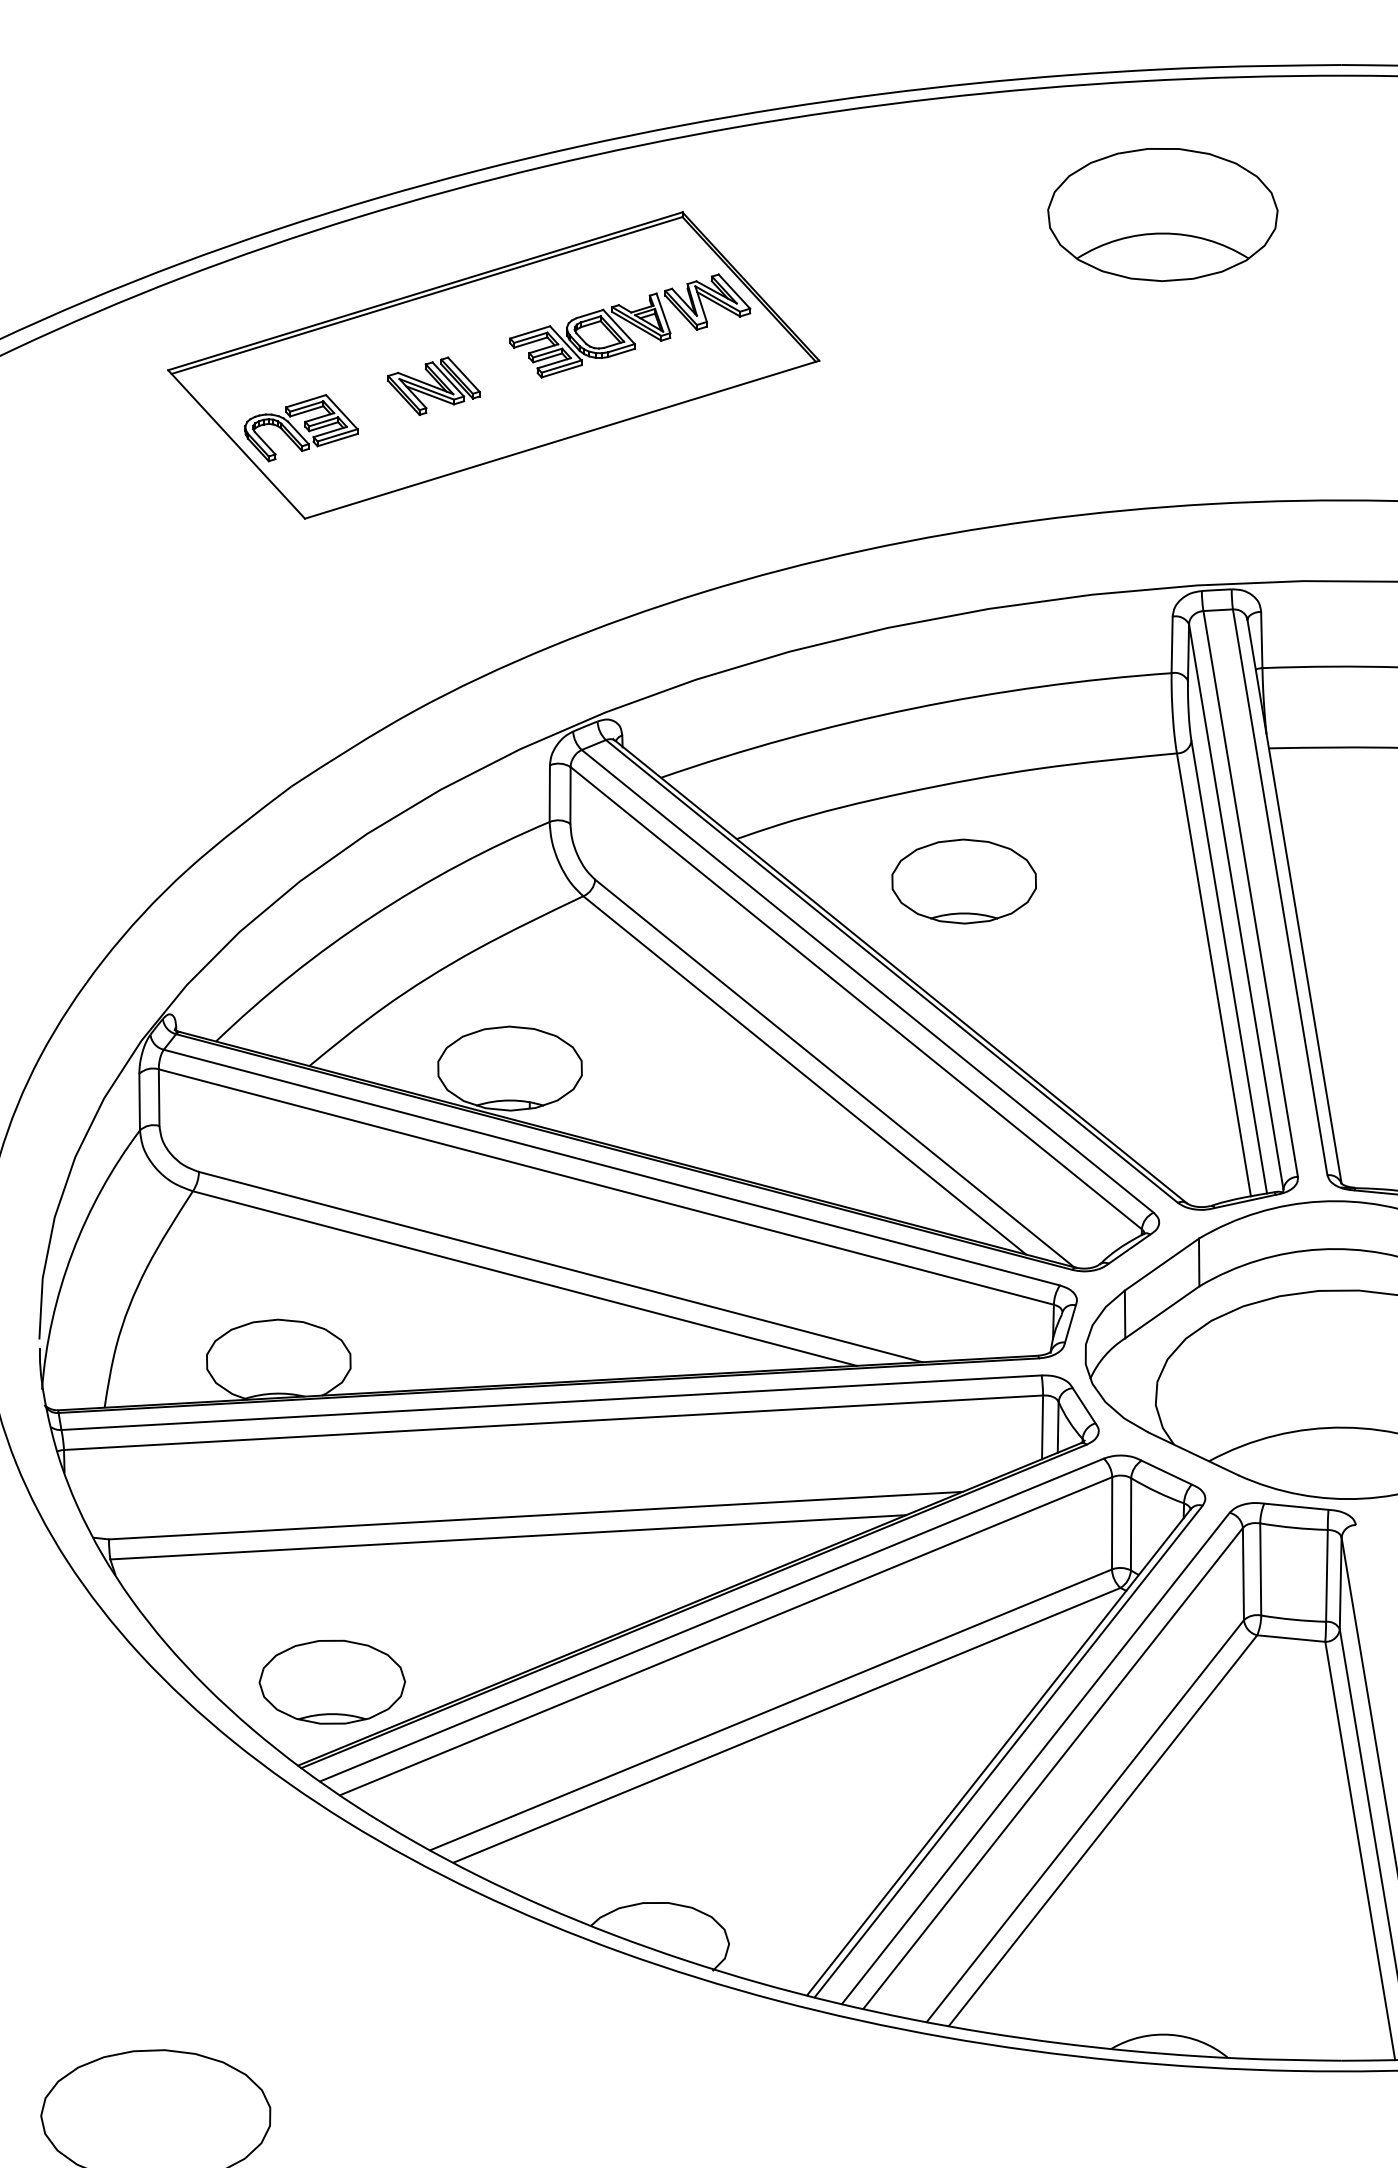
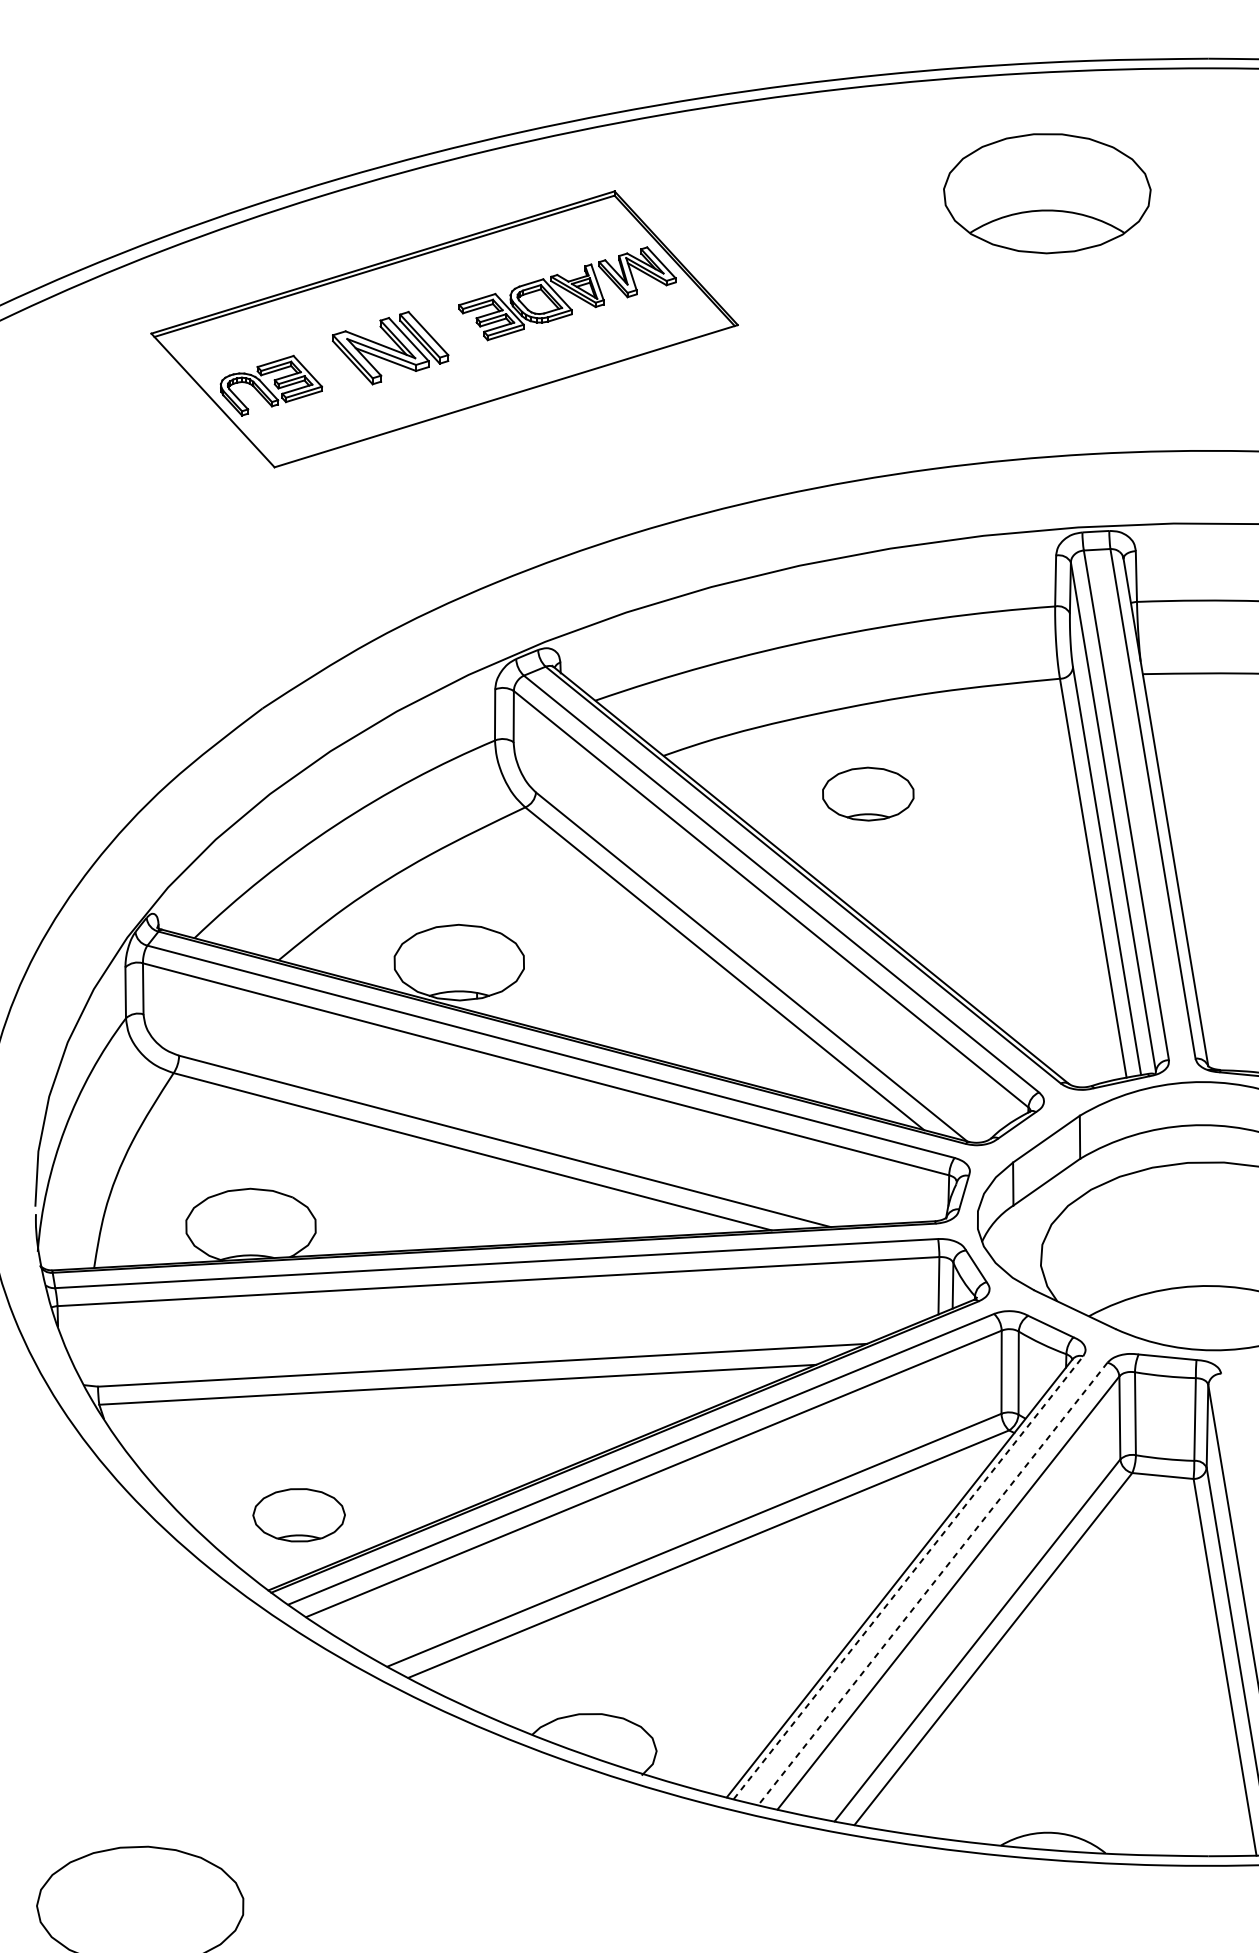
part: (433, 385) -> (390, 347), size x1.4
part: (963, 881) -> (867, 794), size x0.7
part: (331, 1681) -> (298, 1514), size x0.7
line: (1009, 1751) -> (909, 1577), solid -> dashed
line: (1035, 1758) -> (932, 1584), solid -> dashed

